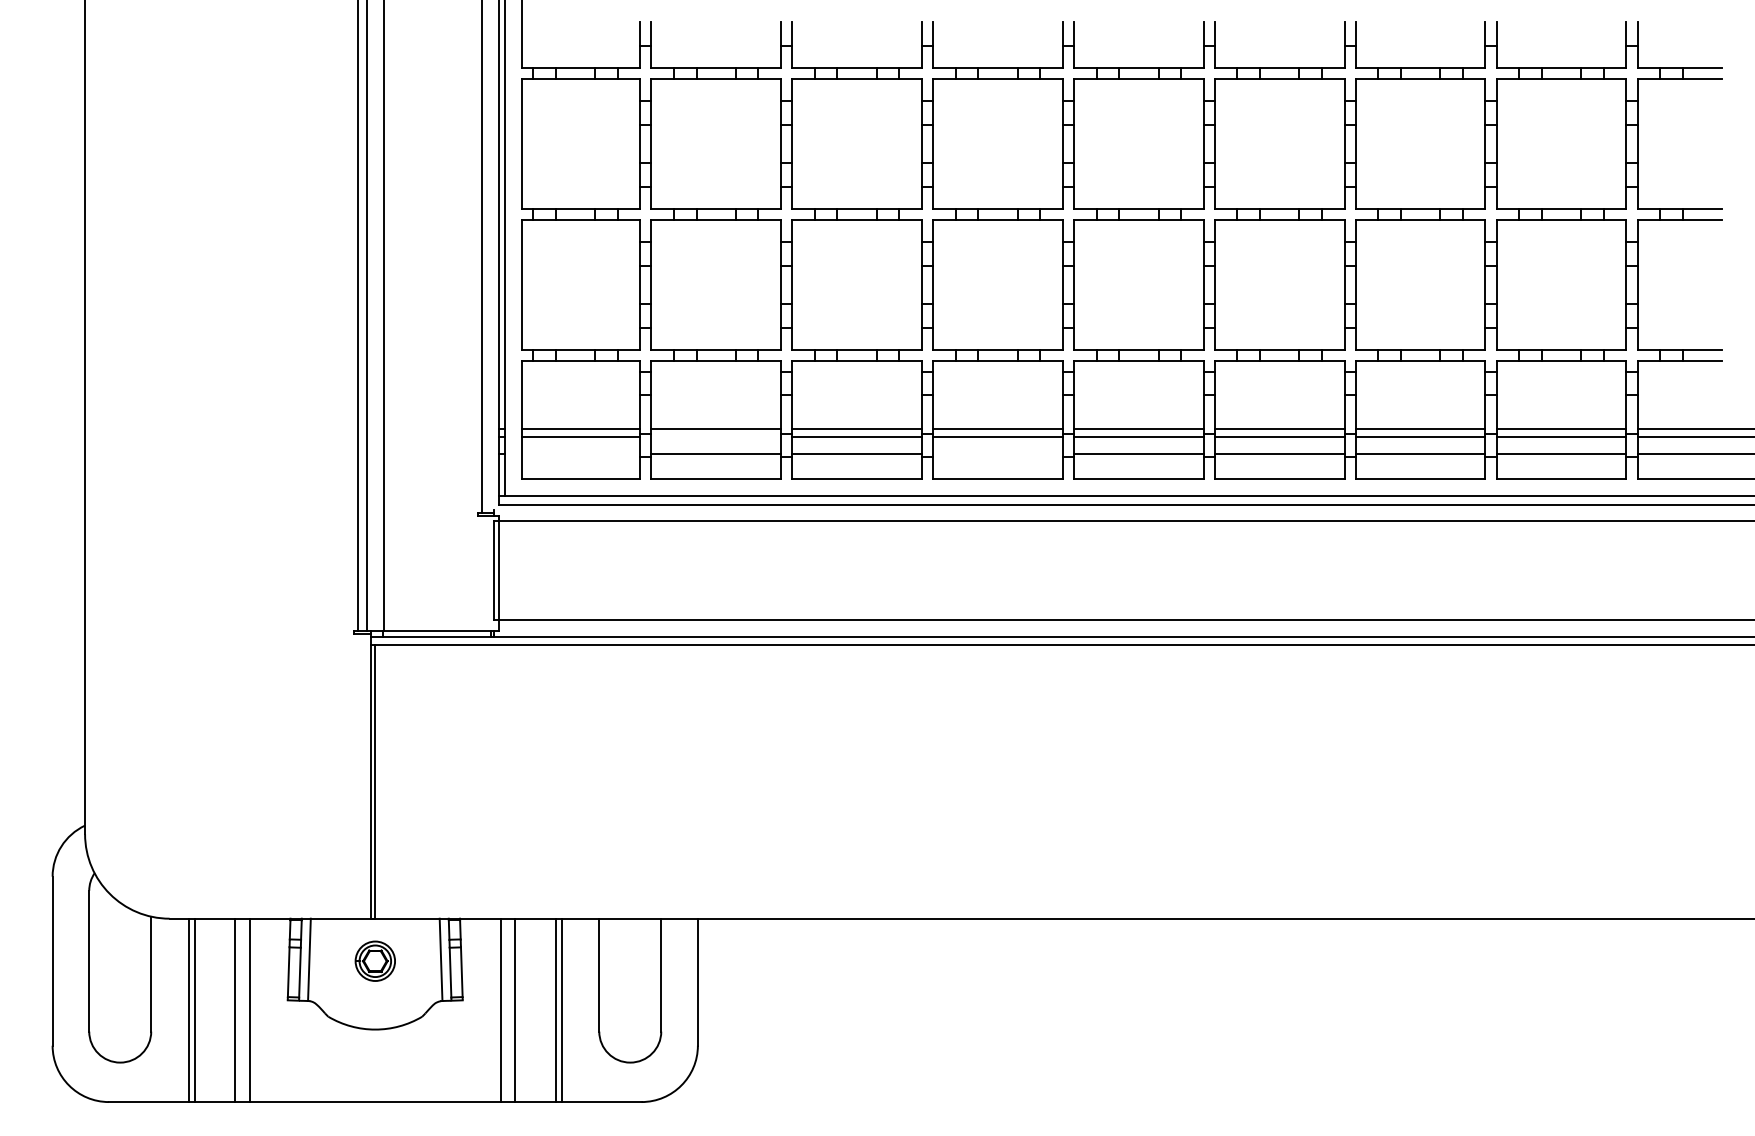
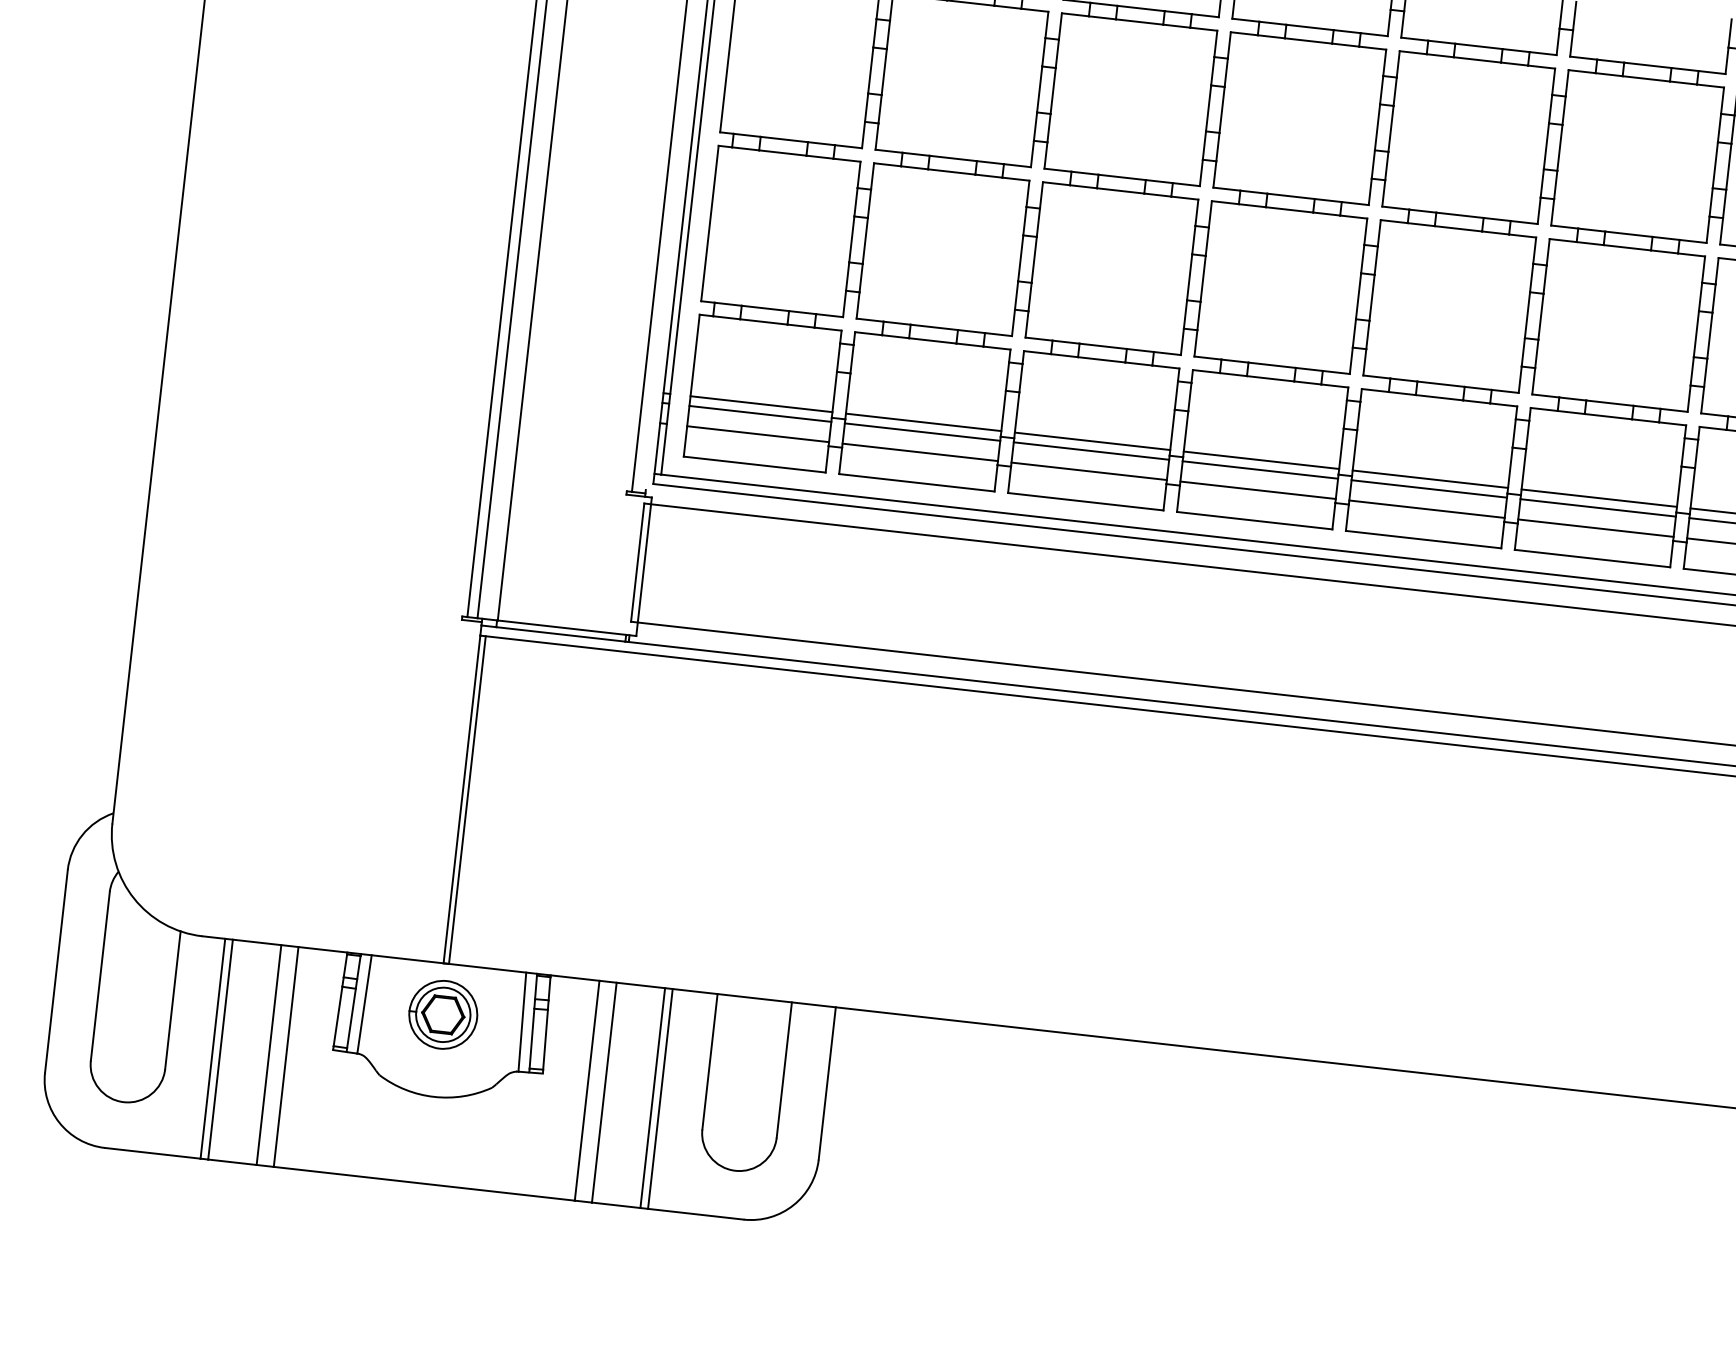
line: (716, 436) -> (922, 431), added
line: (580, 453) -> (757, 433), added
line: (997, 453) -> (1257, 489), added
part: (375, 961) -> (443, 1015), size x1.43

